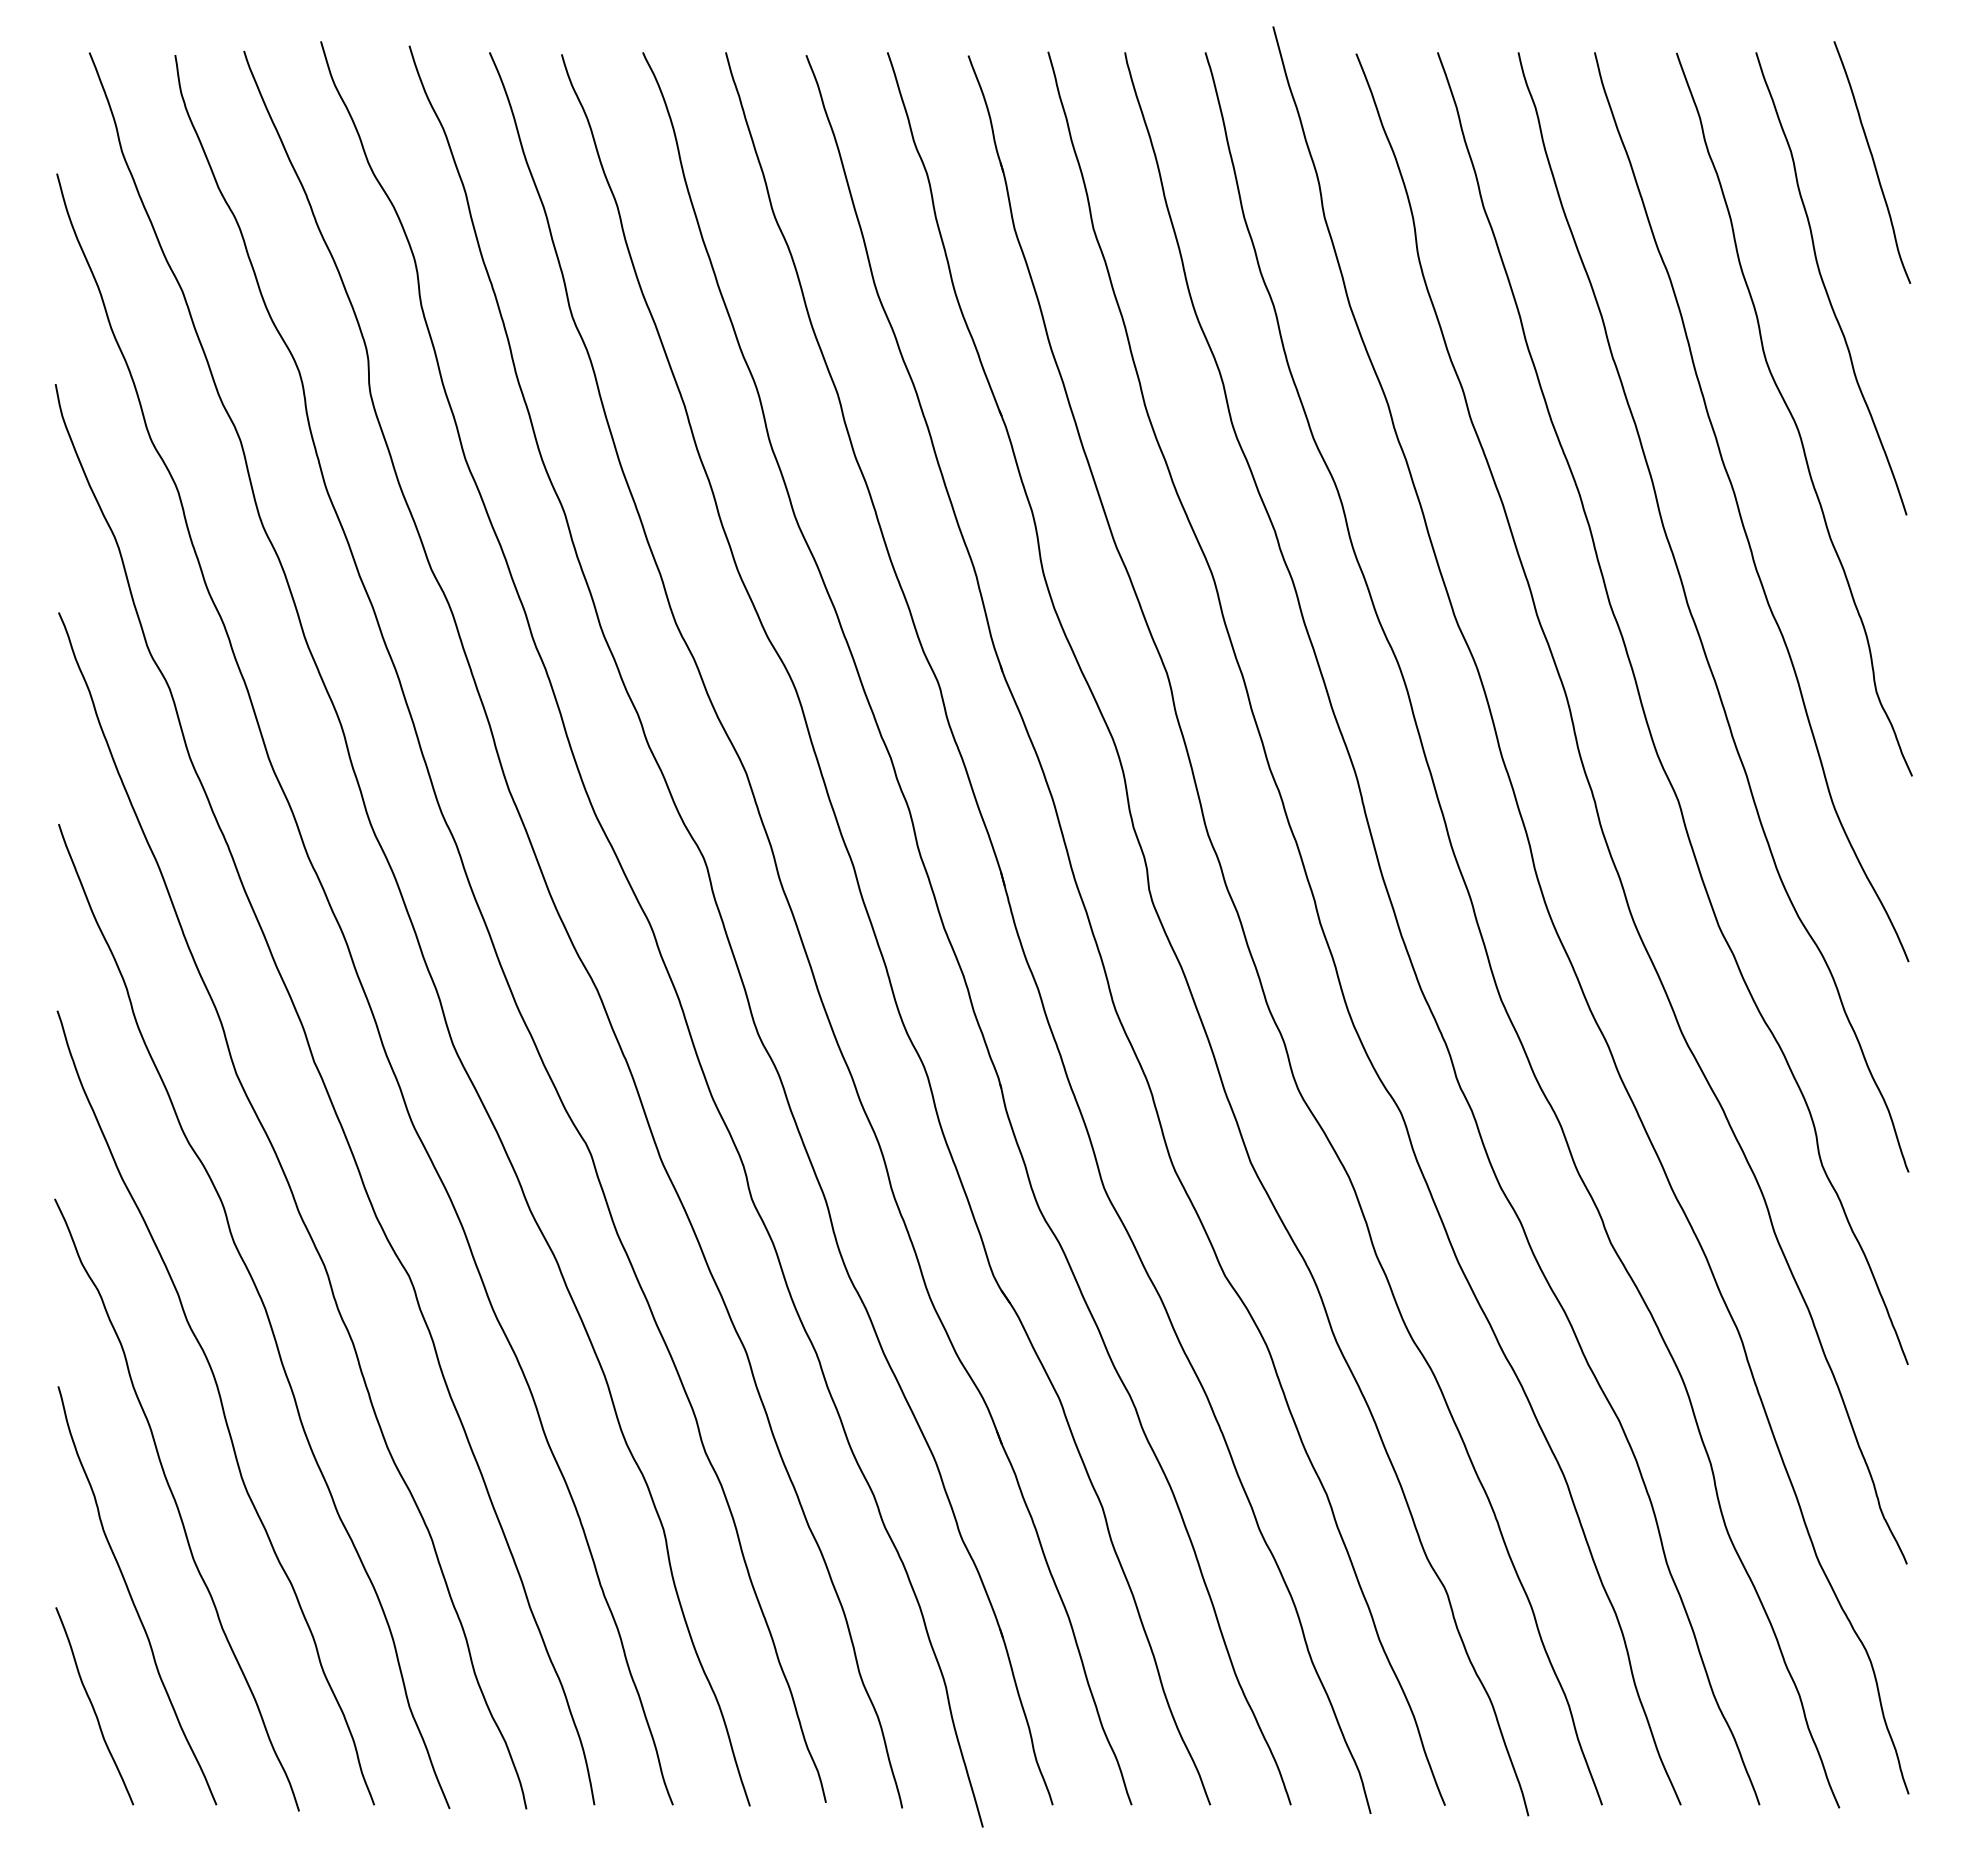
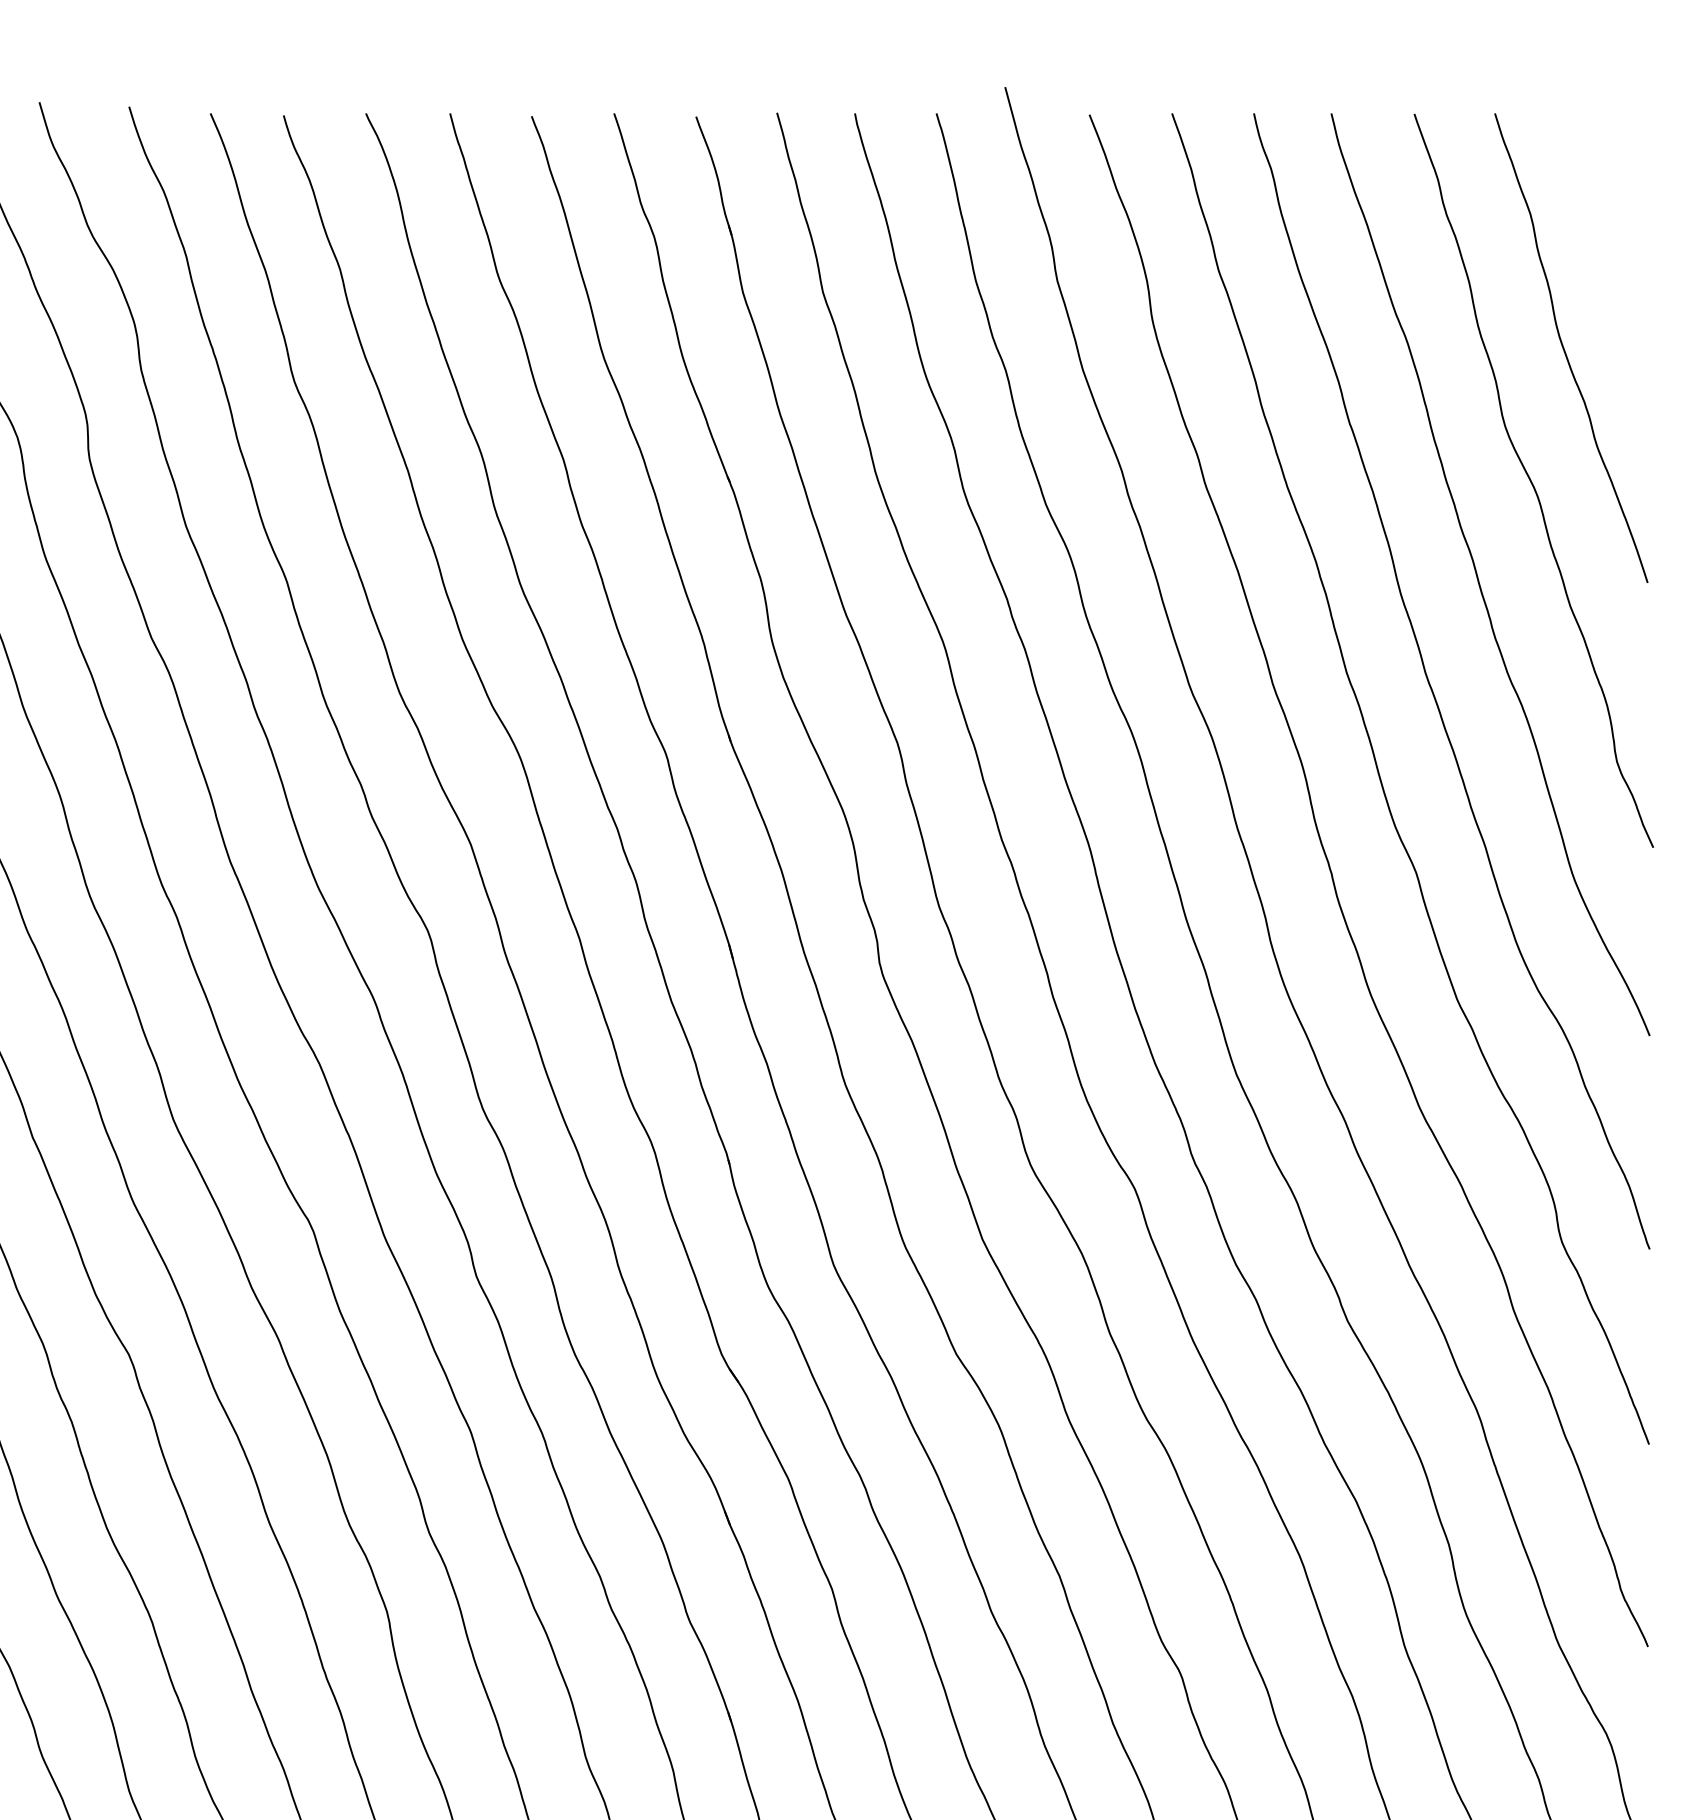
curve: (1872, 161) -> (1613, 224), removed

